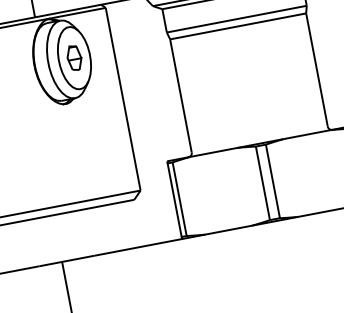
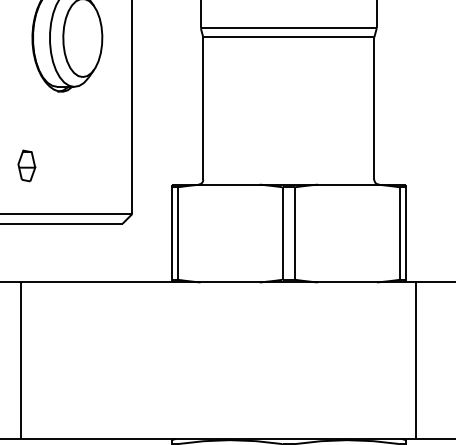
part: (74, 57) -> (26, 165), moved

